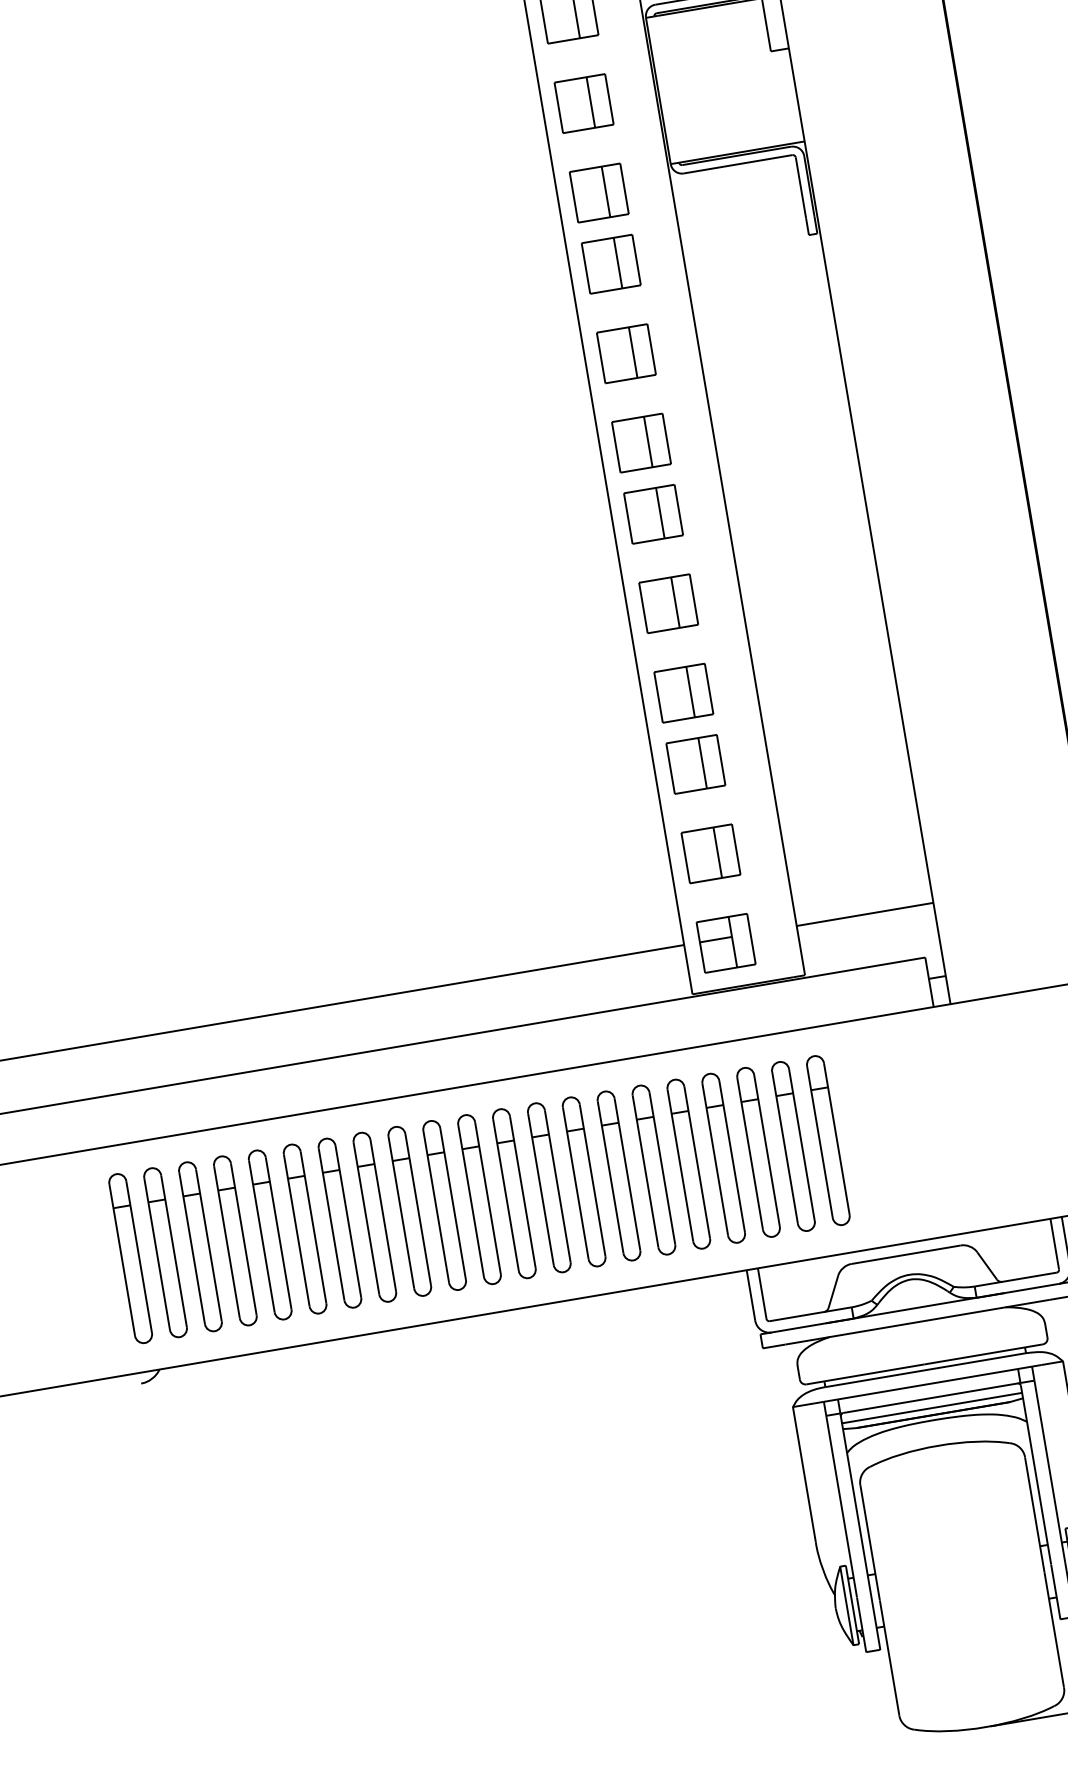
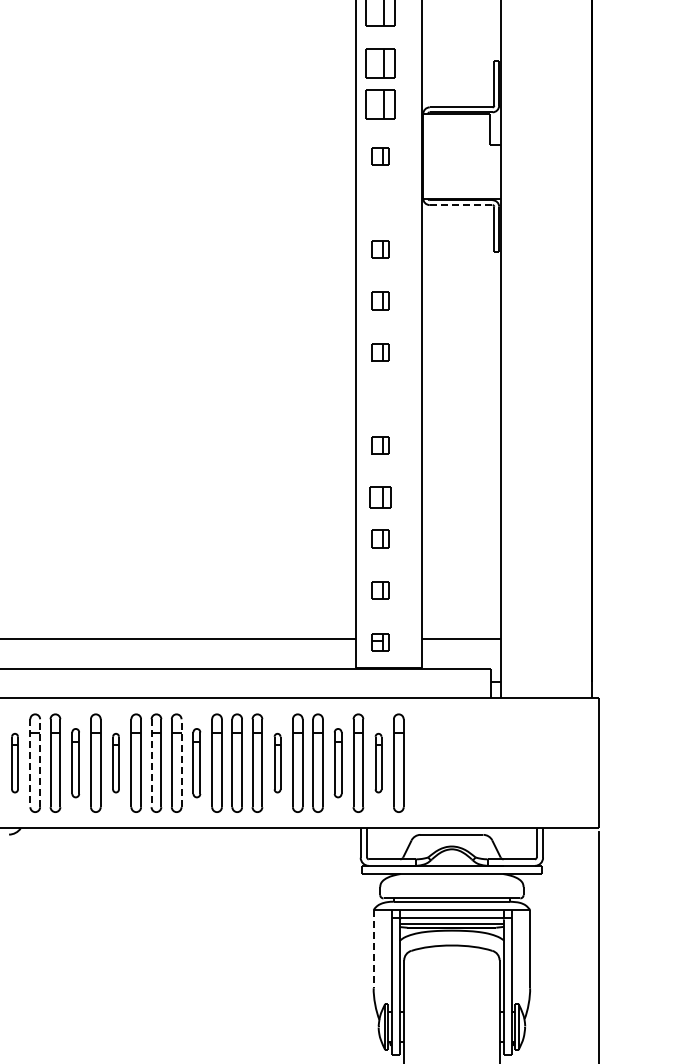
part: (584, 103) -> (380, 156), size x0.6
line: (738, 164) -> (461, 205), solid -> dashed
part: (599, 192) -> (380, 207), removed
part: (611, 264) -> (380, 249), size x0.6
part: (626, 352) -> (380, 300), size x0.6
part: (641, 442) -> (380, 352), size x0.6
part: (653, 513) -> (380, 393), removed
part: (669, 603) -> (380, 445), size x0.6
part: (684, 692) -> (380, 497), size x0.7
part: (696, 763) -> (380, 538), size x0.6
part: (711, 853) -> (380, 590), size x0.6
part: (726, 943) -> (380, 642), size x0.6
part: (827, 1139) -> (418, 762), removed
part: (758, 1151) -> (378, 762), size x0.6
part: (687, 1163) -> (337, 762), size x0.7
part: (583, 1180) -> (277, 762), size x0.6
part: (443, 1204) -> (196, 762), size x0.7
line: (418, 1210) -> (181, 763), solid -> dashed
line: (366, 1219) -> (151, 763), solid -> dashed
part: (303, 1227) -> (115, 762), size x0.6
part: (234, 1239) -> (75, 762), size x0.7
line: (174, 1251) -> (40, 763), solid -> dashed
line: (157, 1254) -> (30, 763), solid -> dashed
part: (129, 1257) -> (14, 762), size x0.6
line: (804, 1475) -> (373, 949), solid -> dashed

